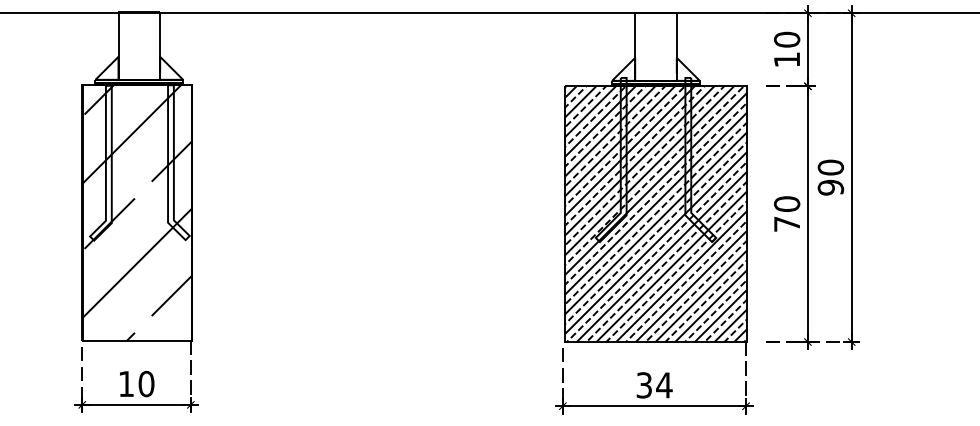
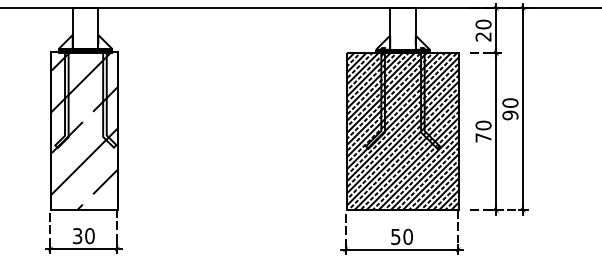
text: (787, 59) -> (483, 36), 10 -> 20
text: (126, 384) -> (77, 236), 10 -> 30
text: (655, 384) -> (402, 236), 34 -> 50

